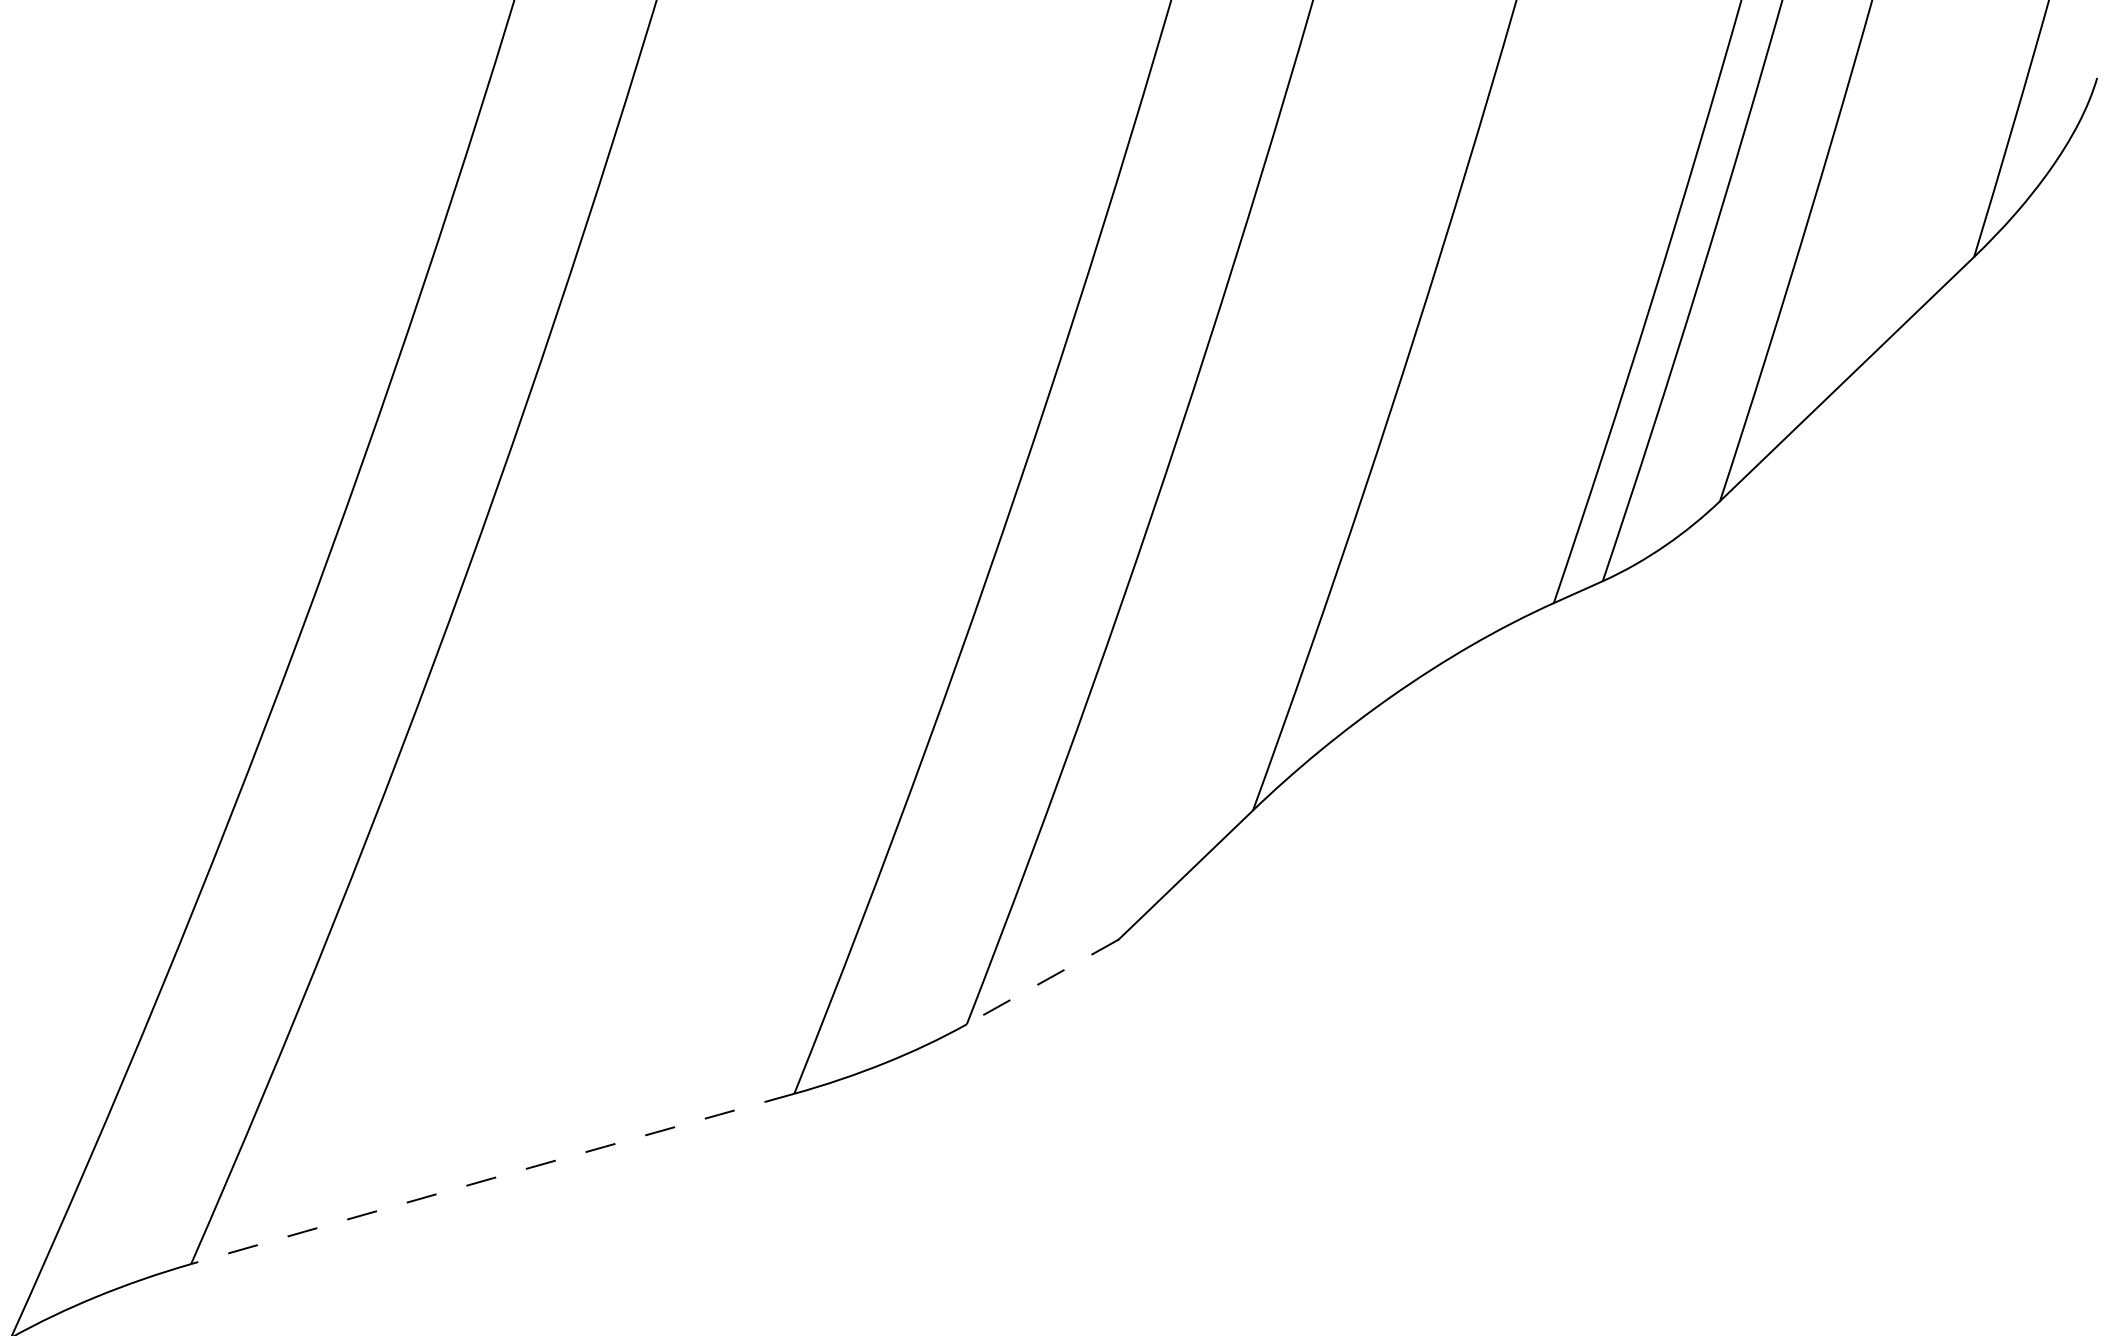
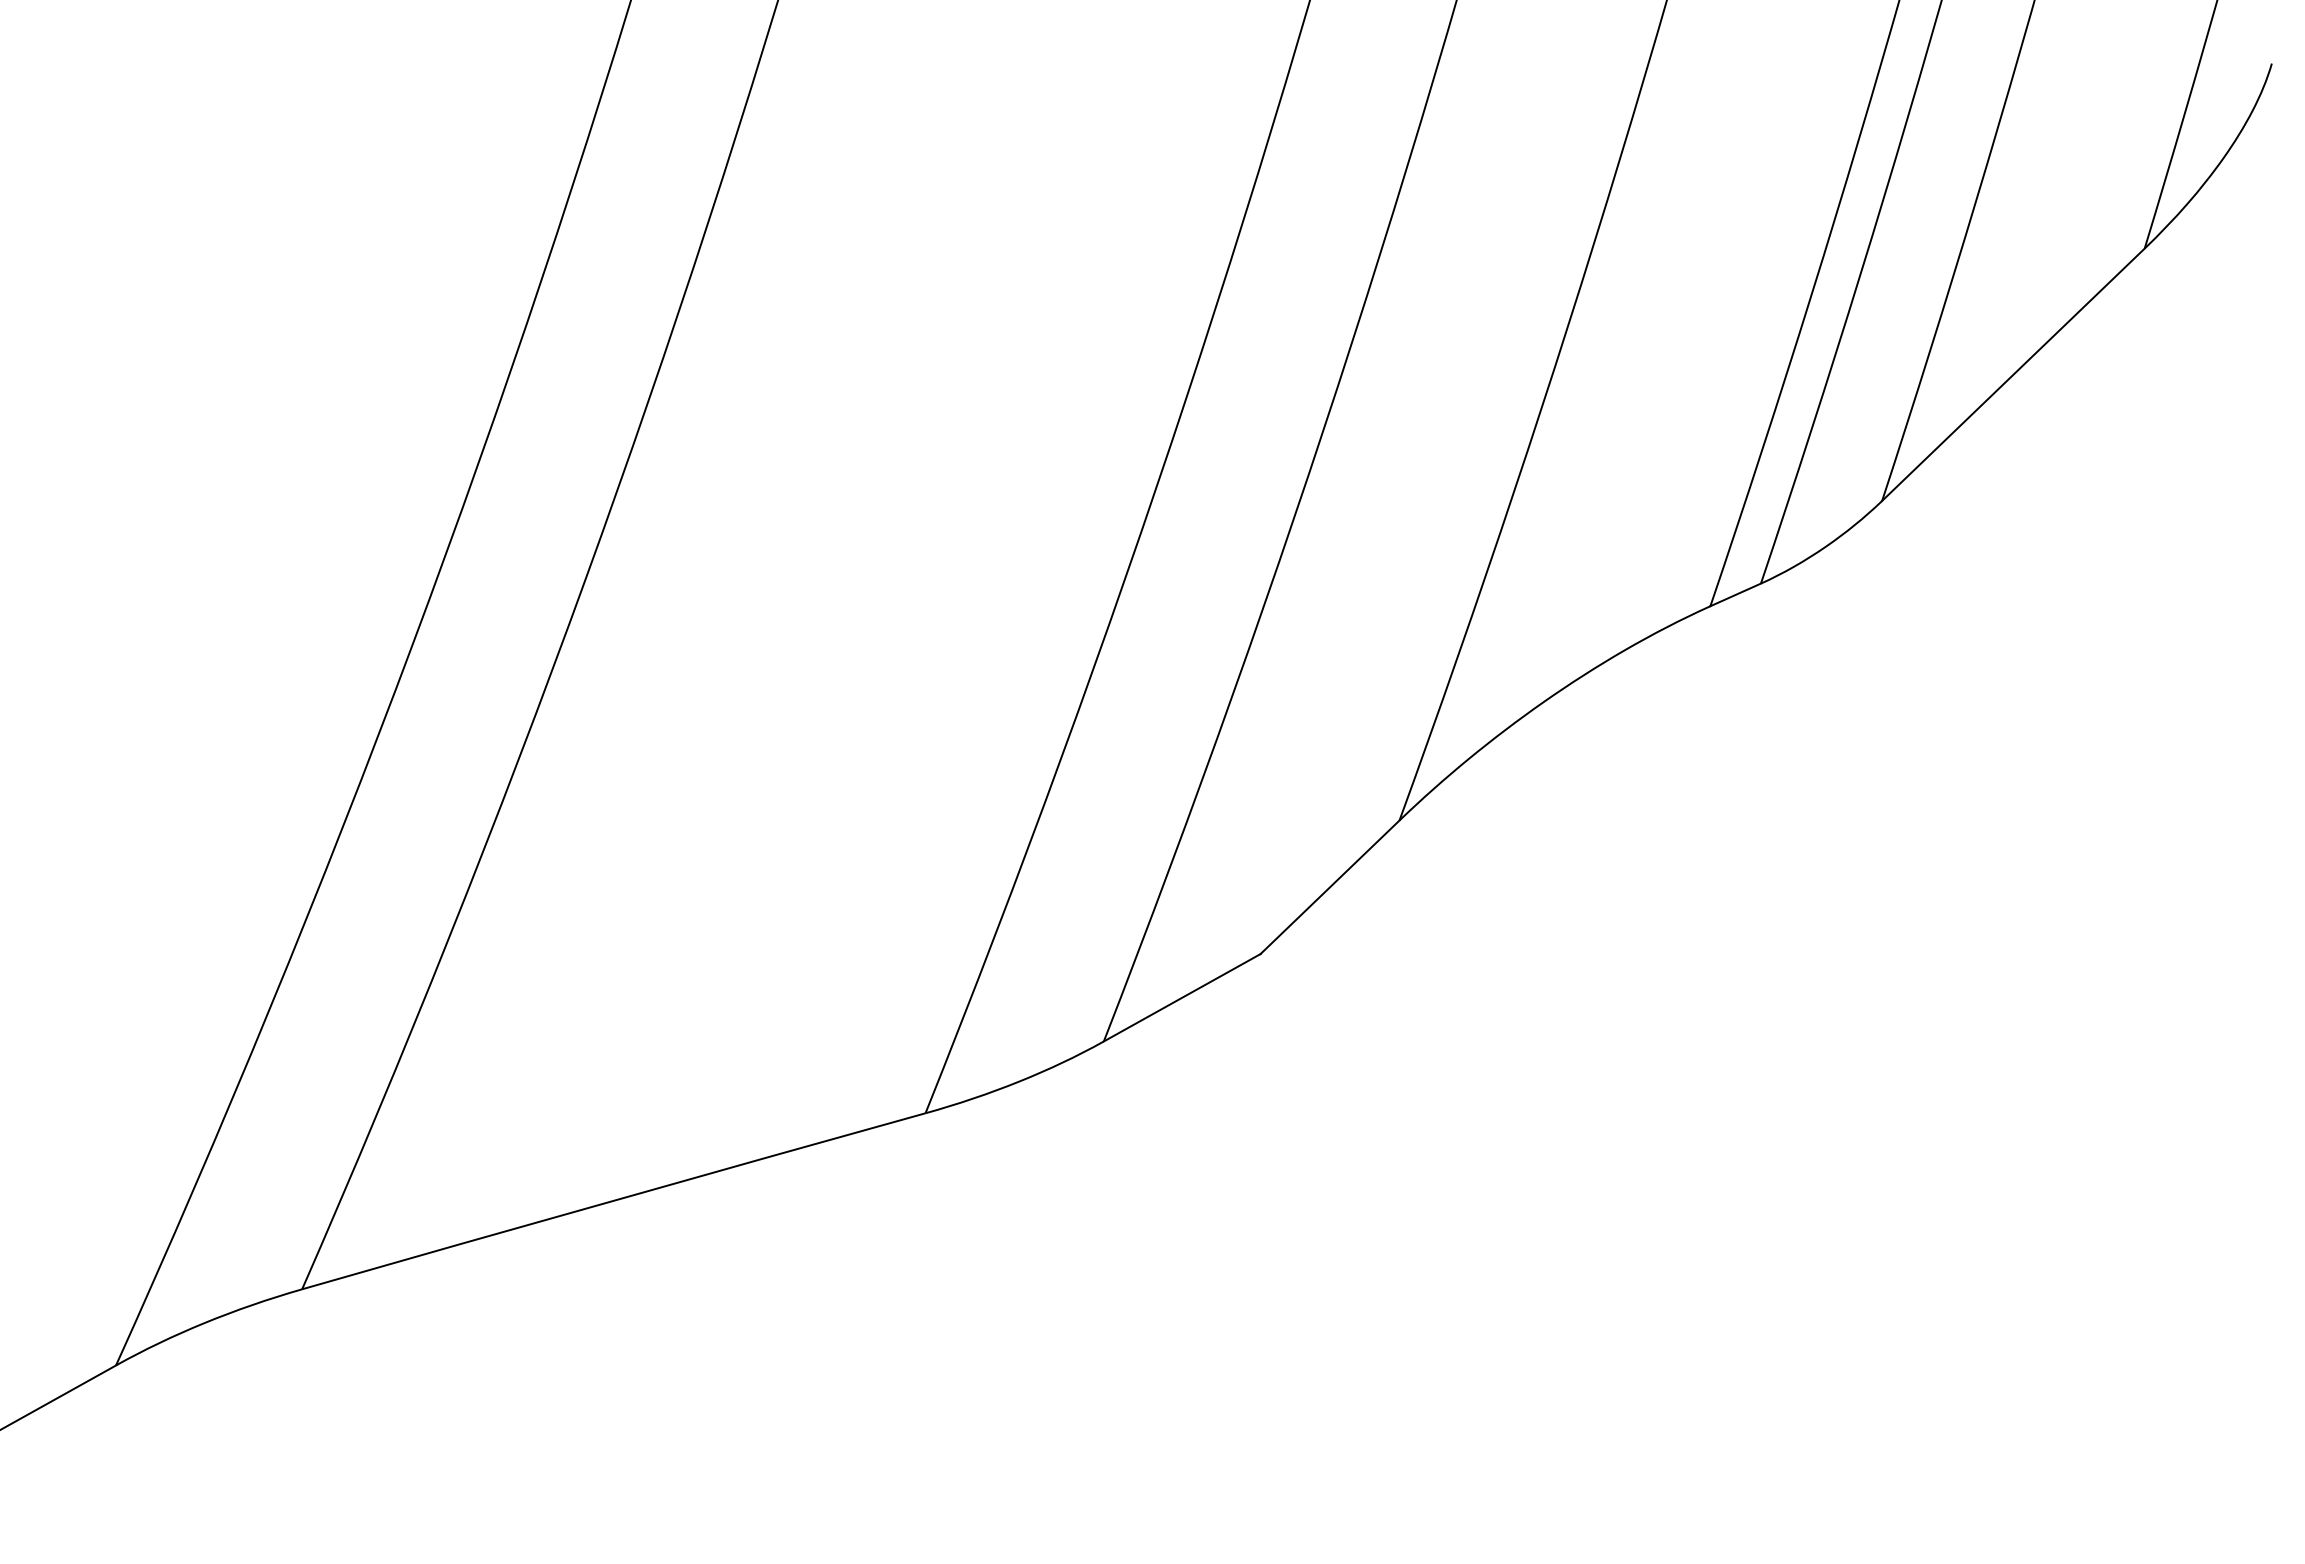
line: (1043, 981) -> (1182, 997), dashed -> solid
arc: (492, 1178) -> (613, 1200), dashed -> solid

